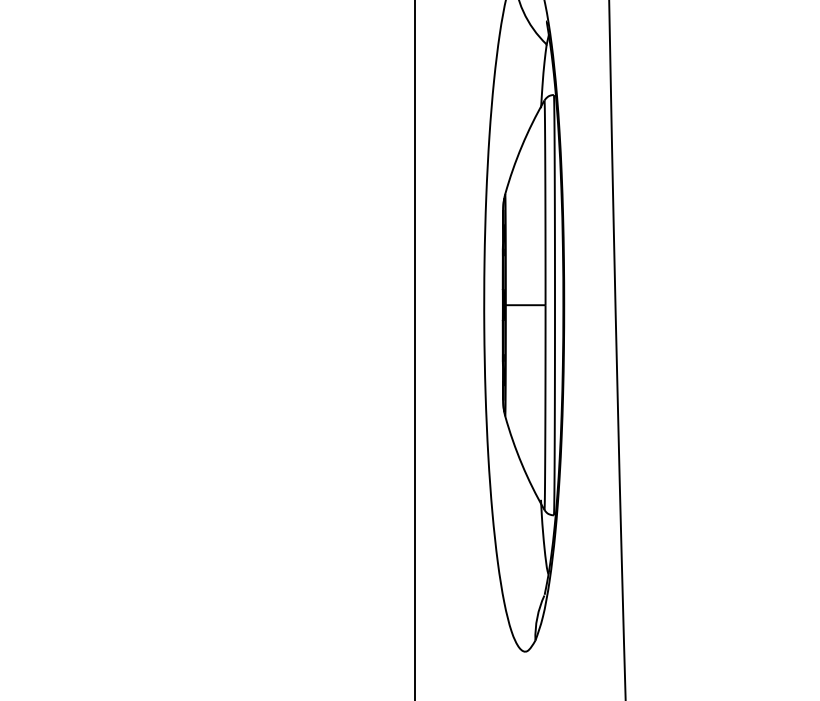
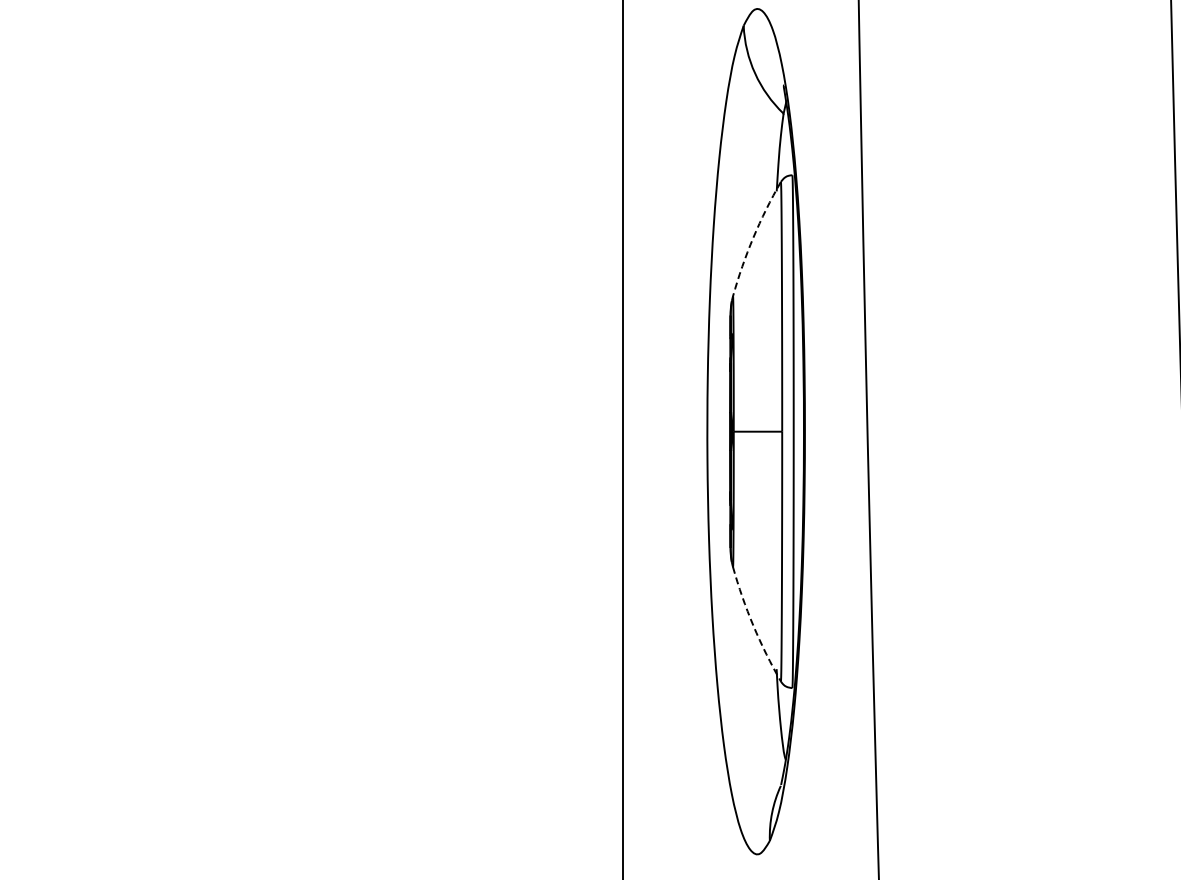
arc: (522, 146) -> (753, 237), solid -> dashed
arc: (522, 464) -> (753, 625), solid -> dashed

